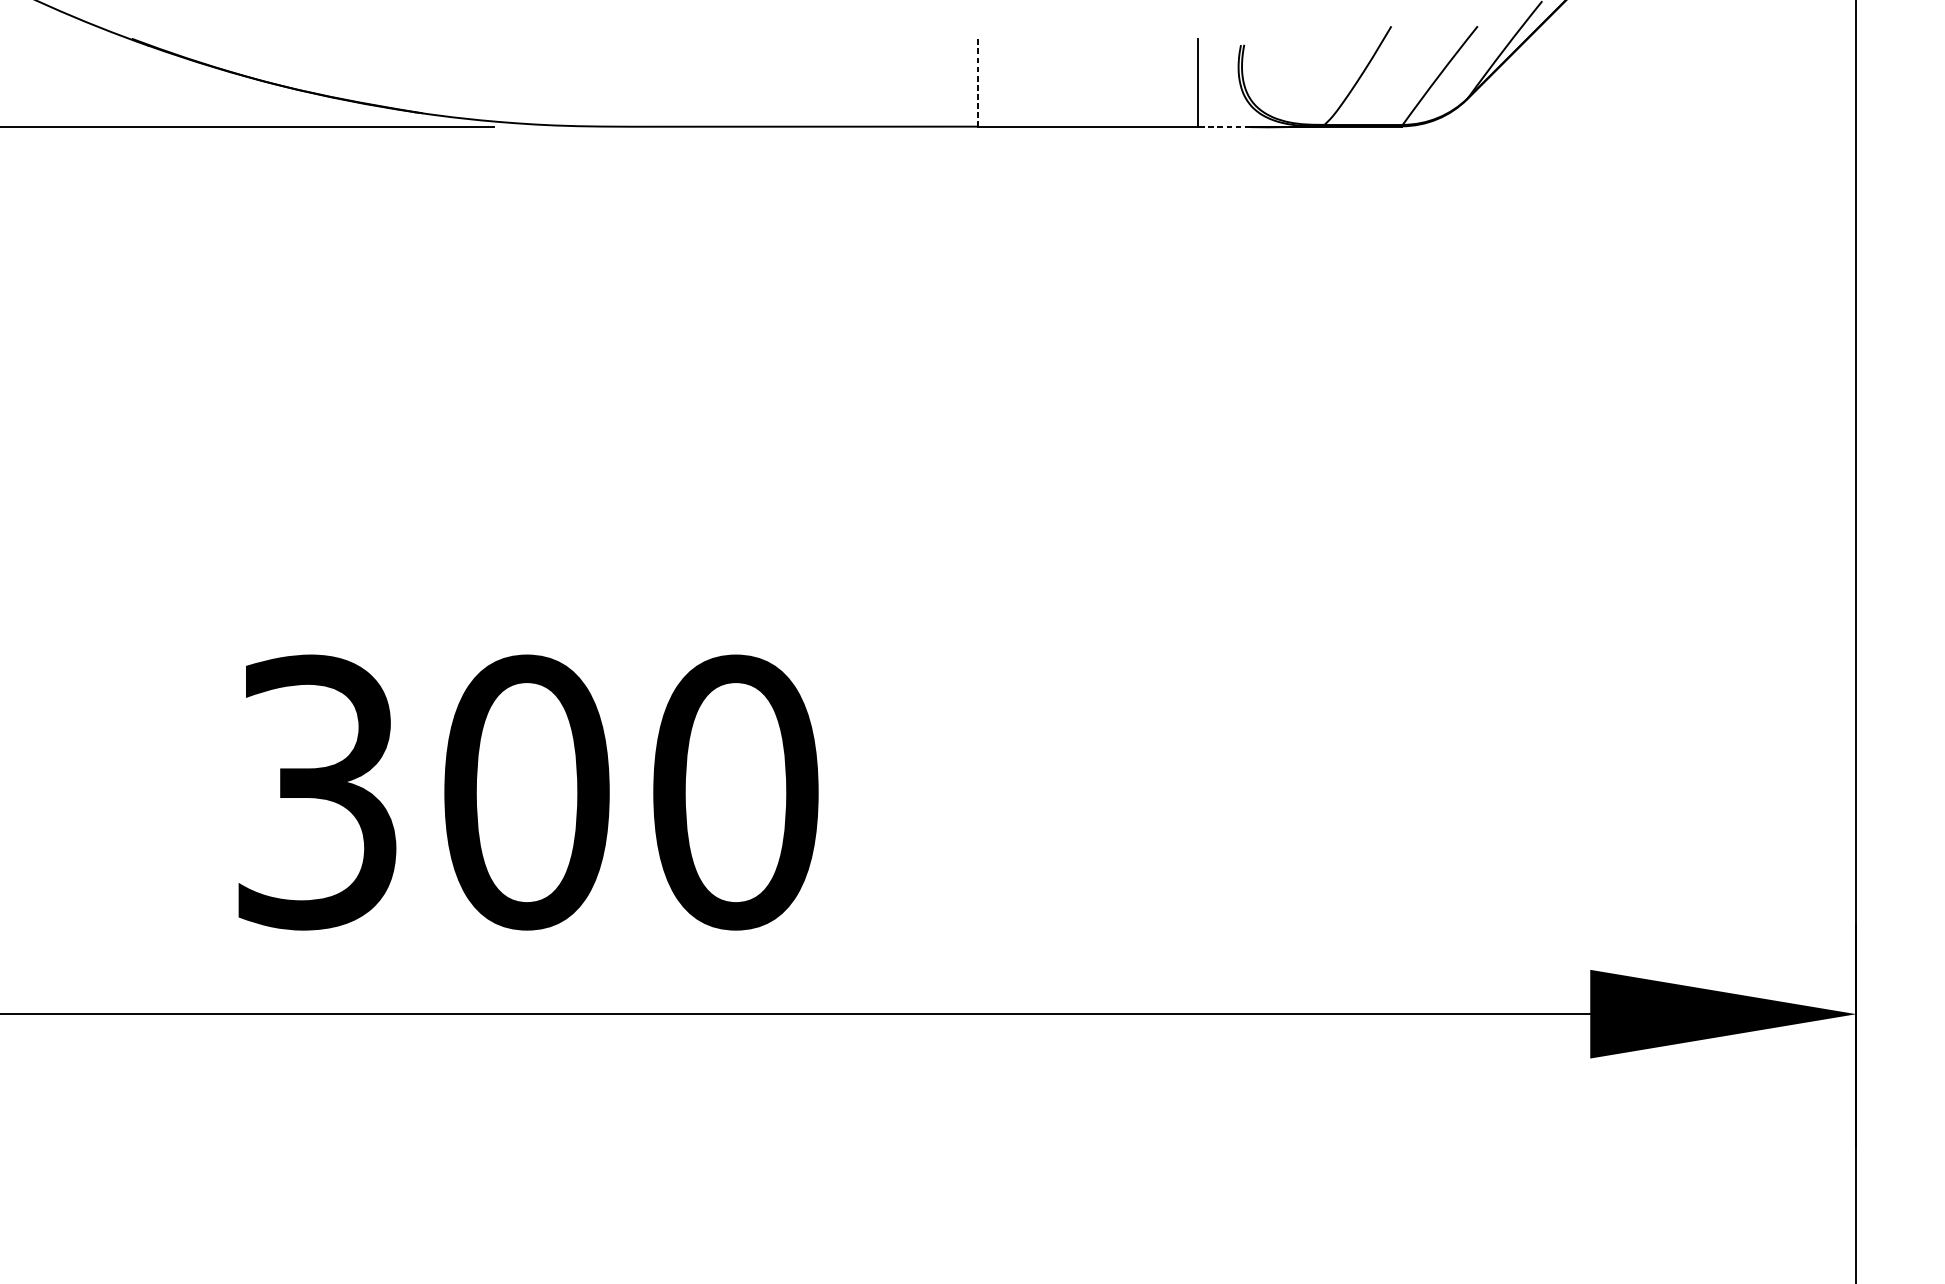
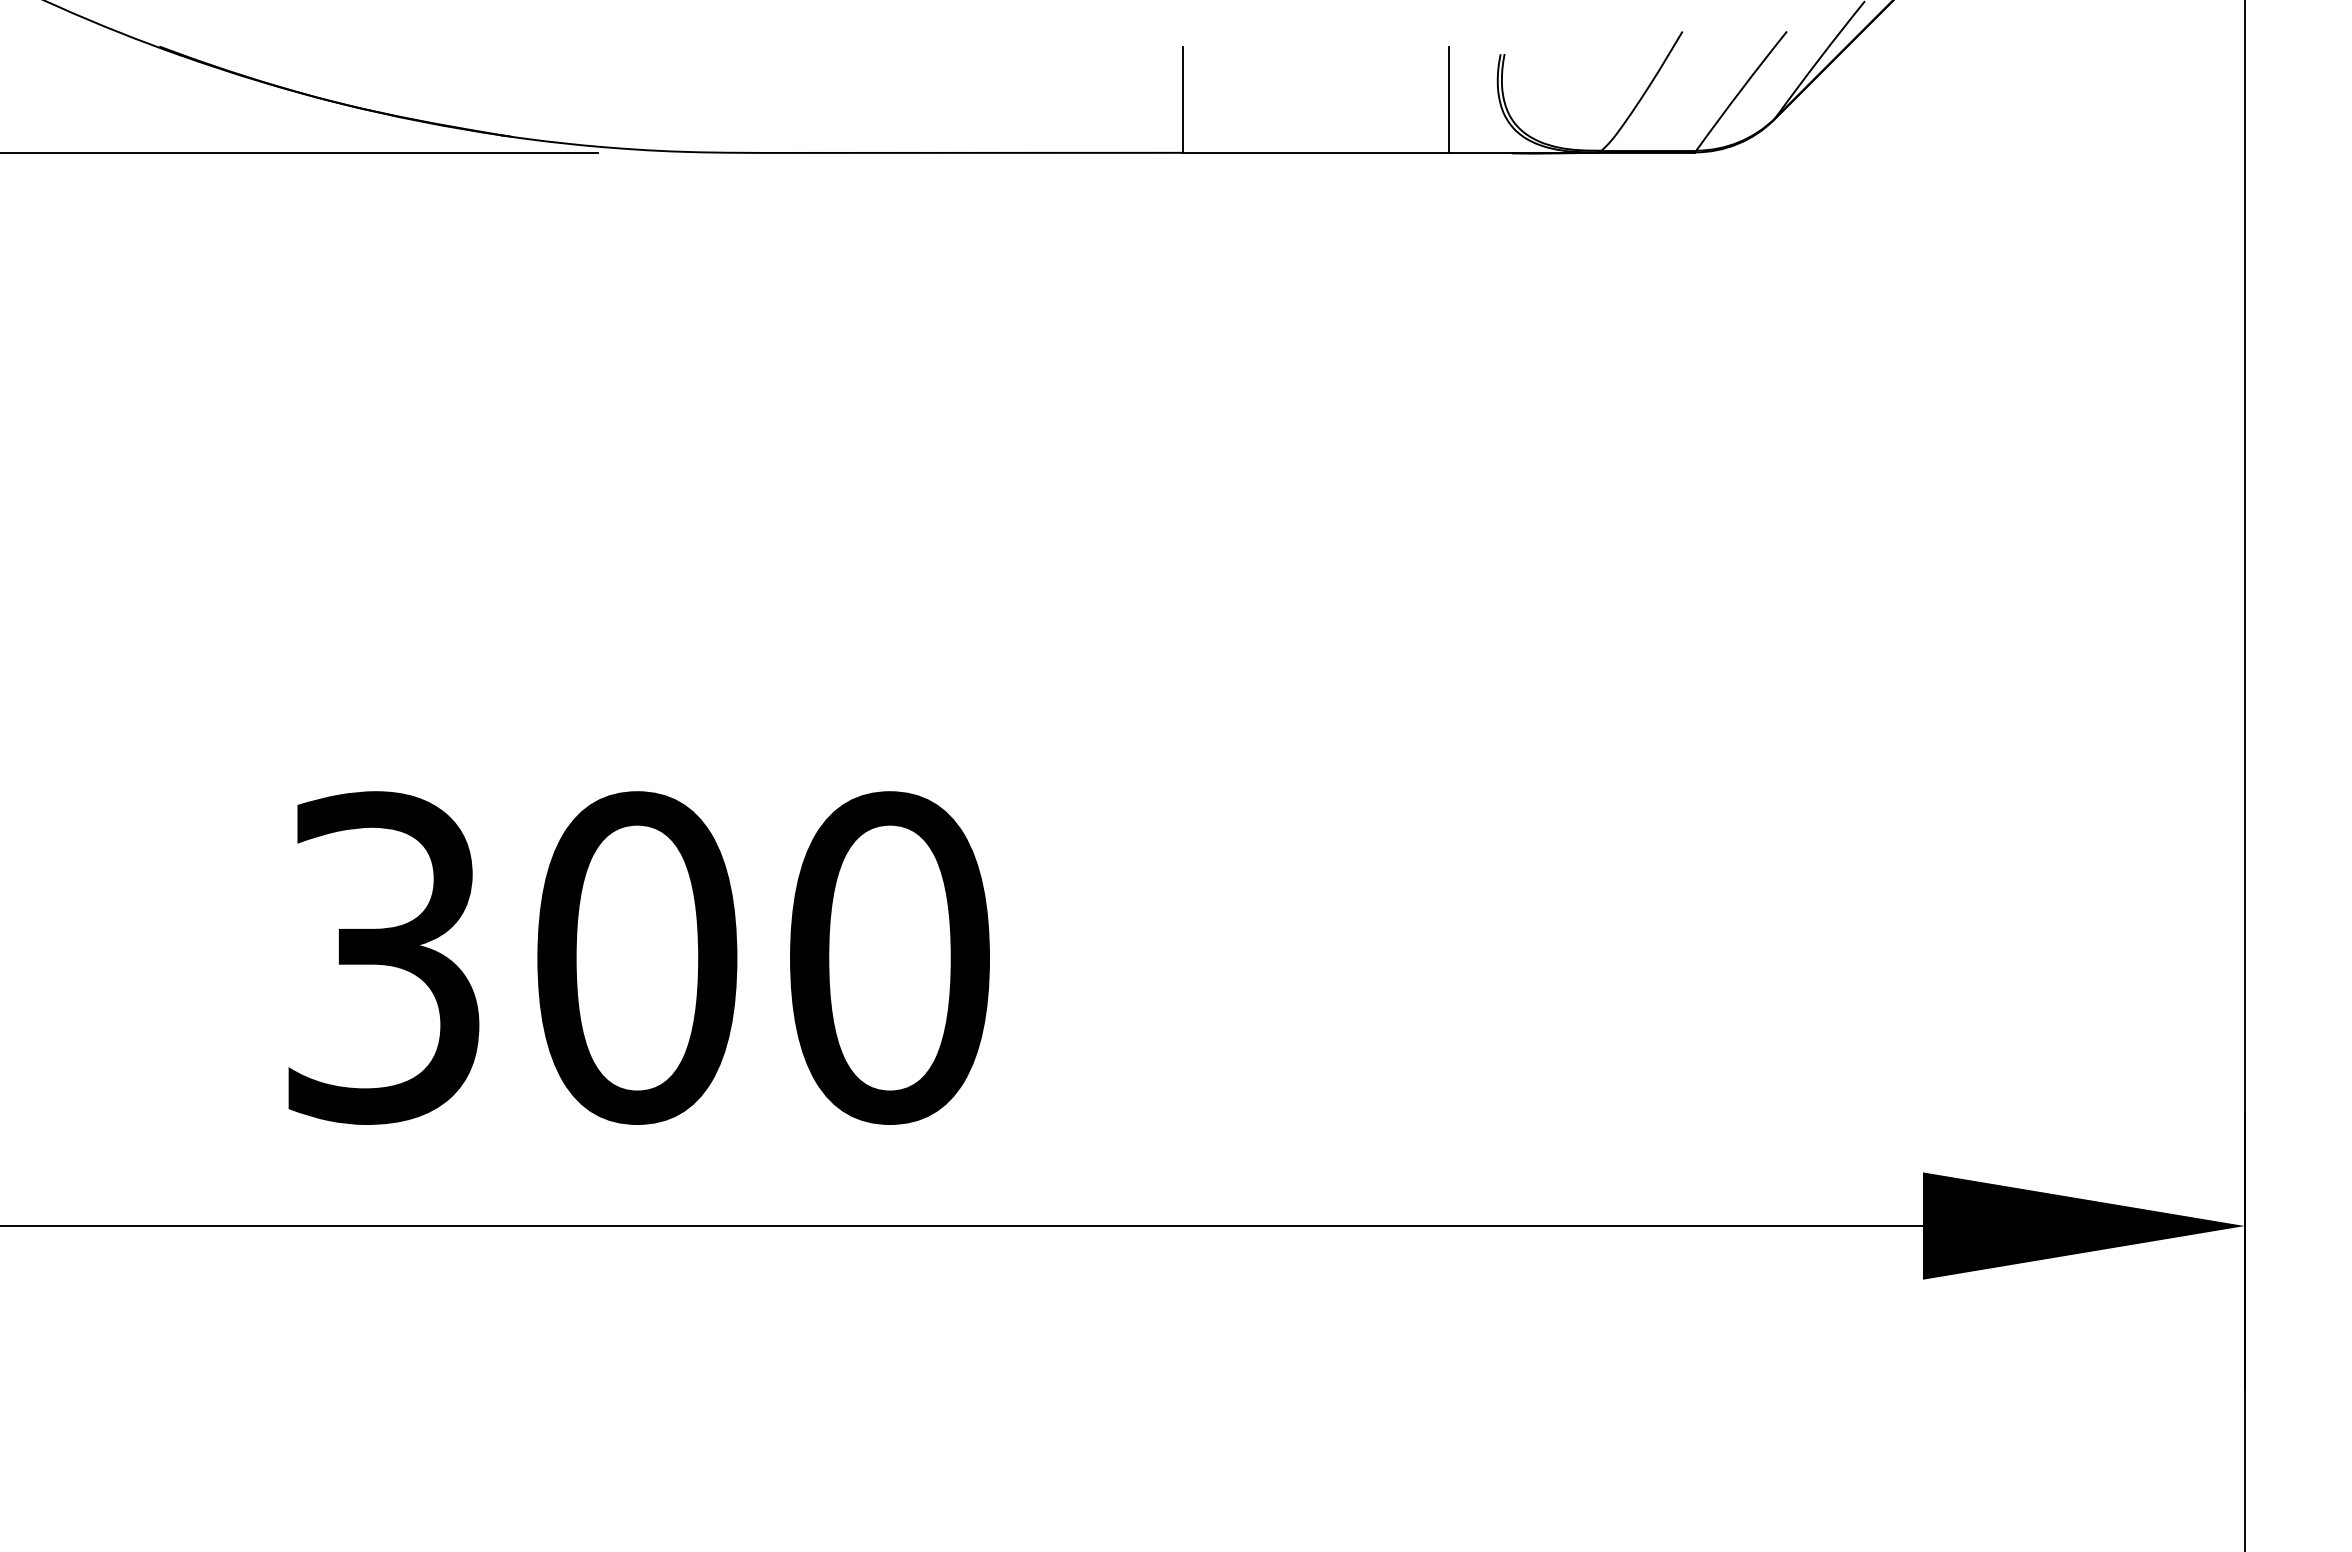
line: (977, 83) -> (1182, 100), dashed -> solid
line: (1224, 127) -> (1480, 153), dashed -> solid

